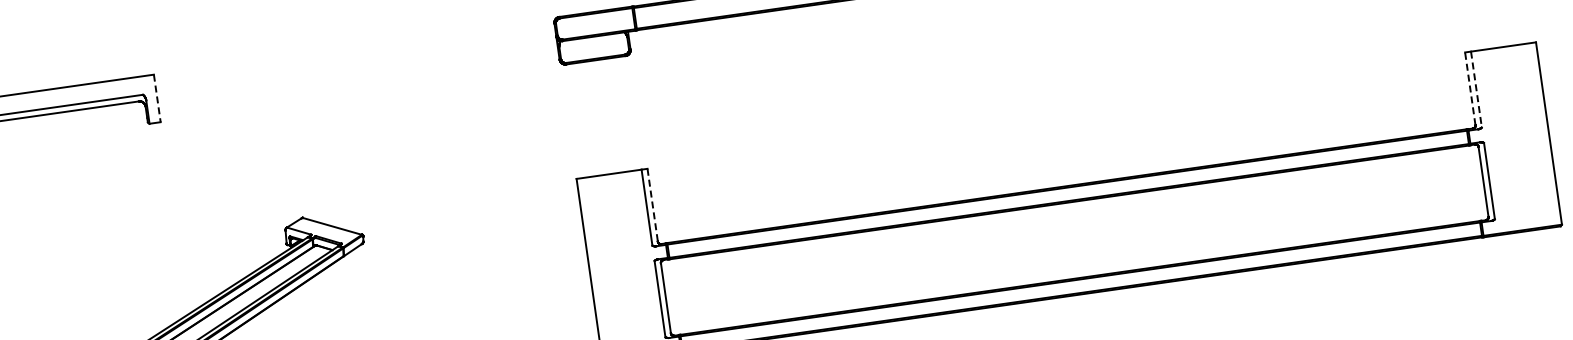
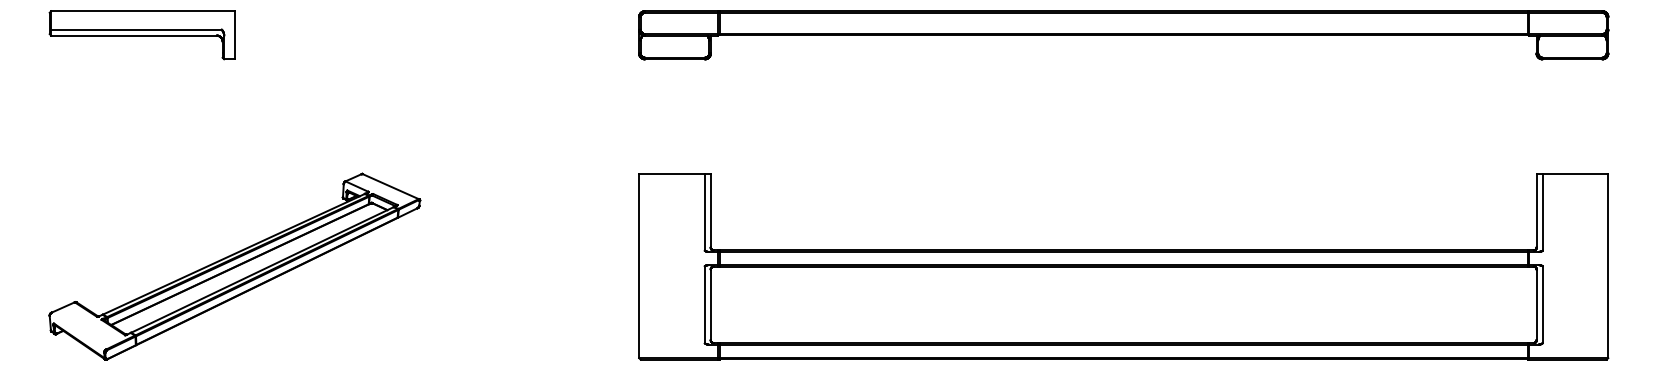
line: (1470, 88) -> (1536, 210), dashed -> solid
line: (1476, 89) -> (1542, 212), dashed -> solid
line: (157, 98) -> (235, 35), dashed -> solid
line: (652, 204) -> (710, 210), dashed -> solid

